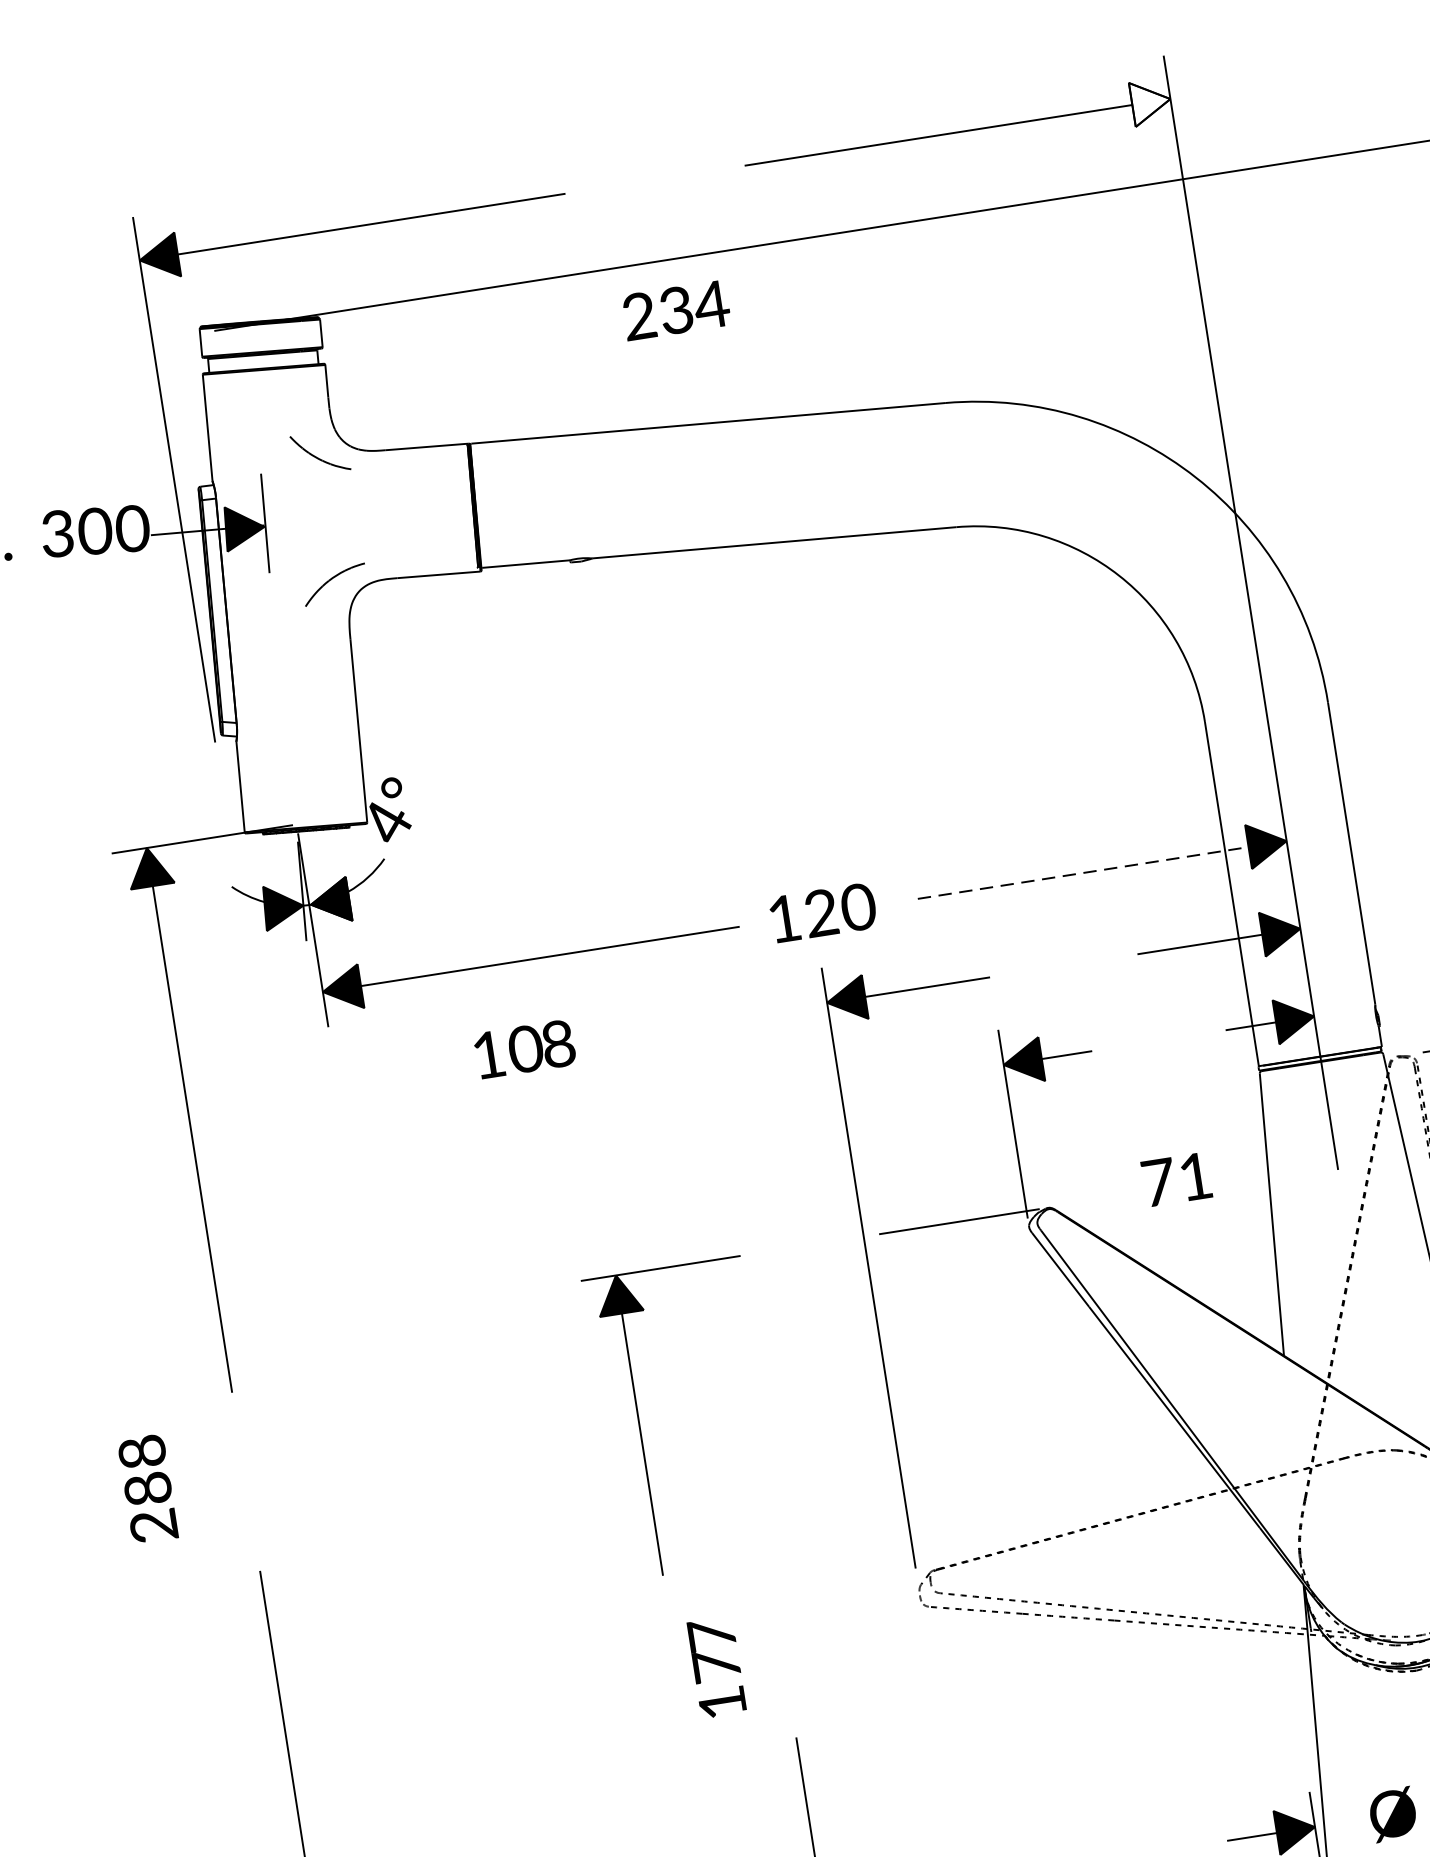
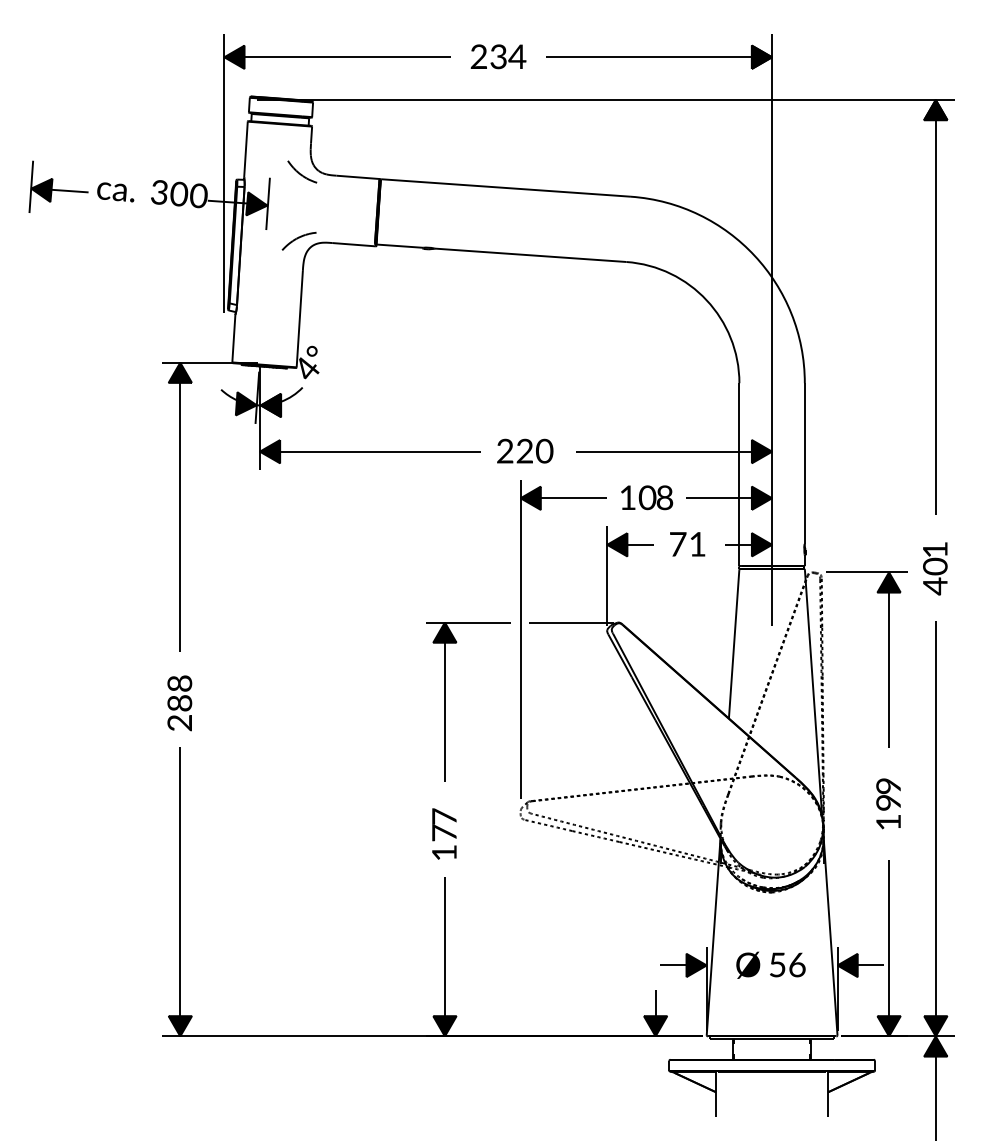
fill: (1150, 100) -> (761, 56), added
text: (675, 309) -> (498, 56), moved
line: (1082, 872) -> (663, 451), dashed -> solid
text: (784, 917) -> (505, 450), 120 -> 220
text: (525, 1048) -> (647, 497), moved
text: (1176, 1179) -> (687, 544), moved
part: (640, 1423) -> (445, 701), moved
text: (147, 1489) -> (179, 703), moved
text: (716, 1666) -> (444, 833), moved

